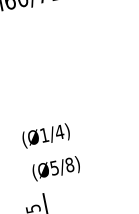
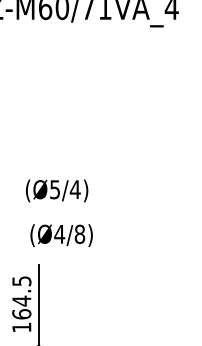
text: (44, 135) -> (54, 189), (Ø1/4) -> (Ø5/4)
text: (54, 168) -> (59, 234), (Ø5/8) -> (Ø4/8)

